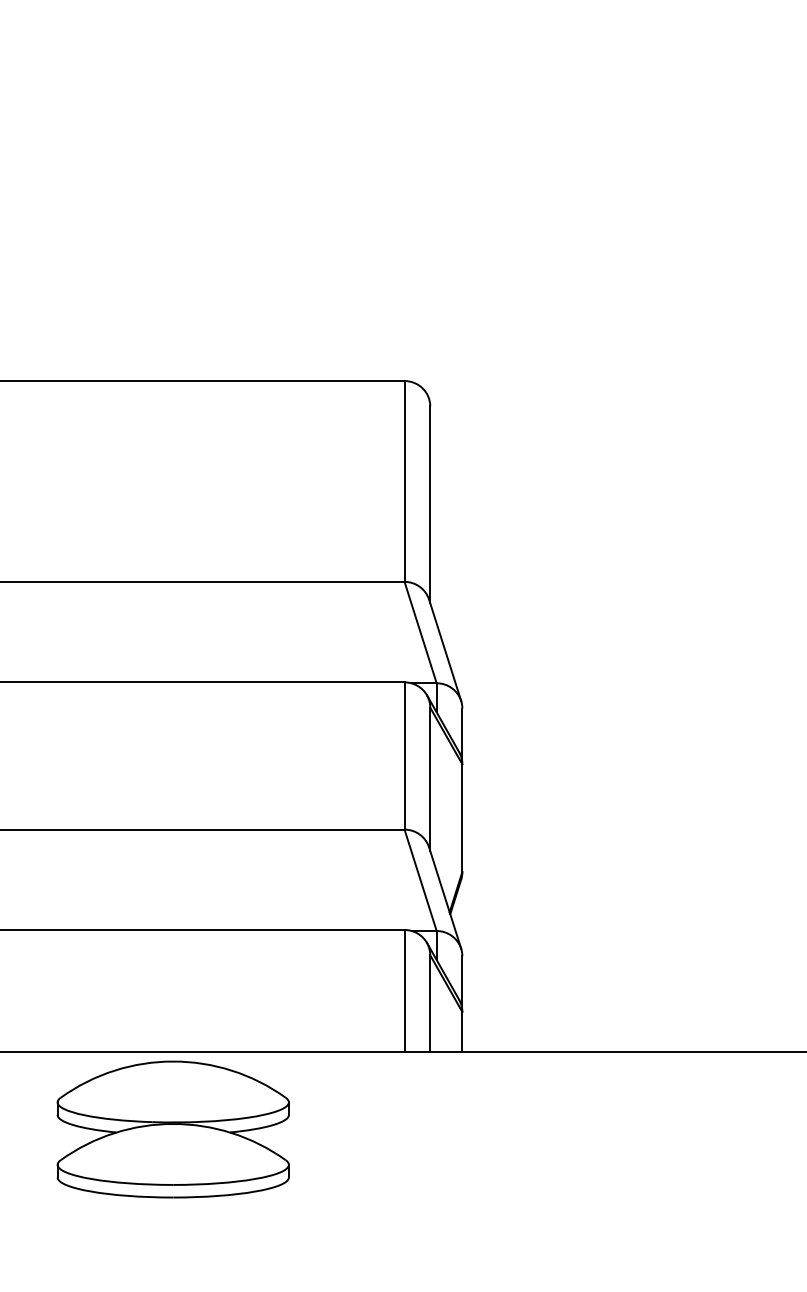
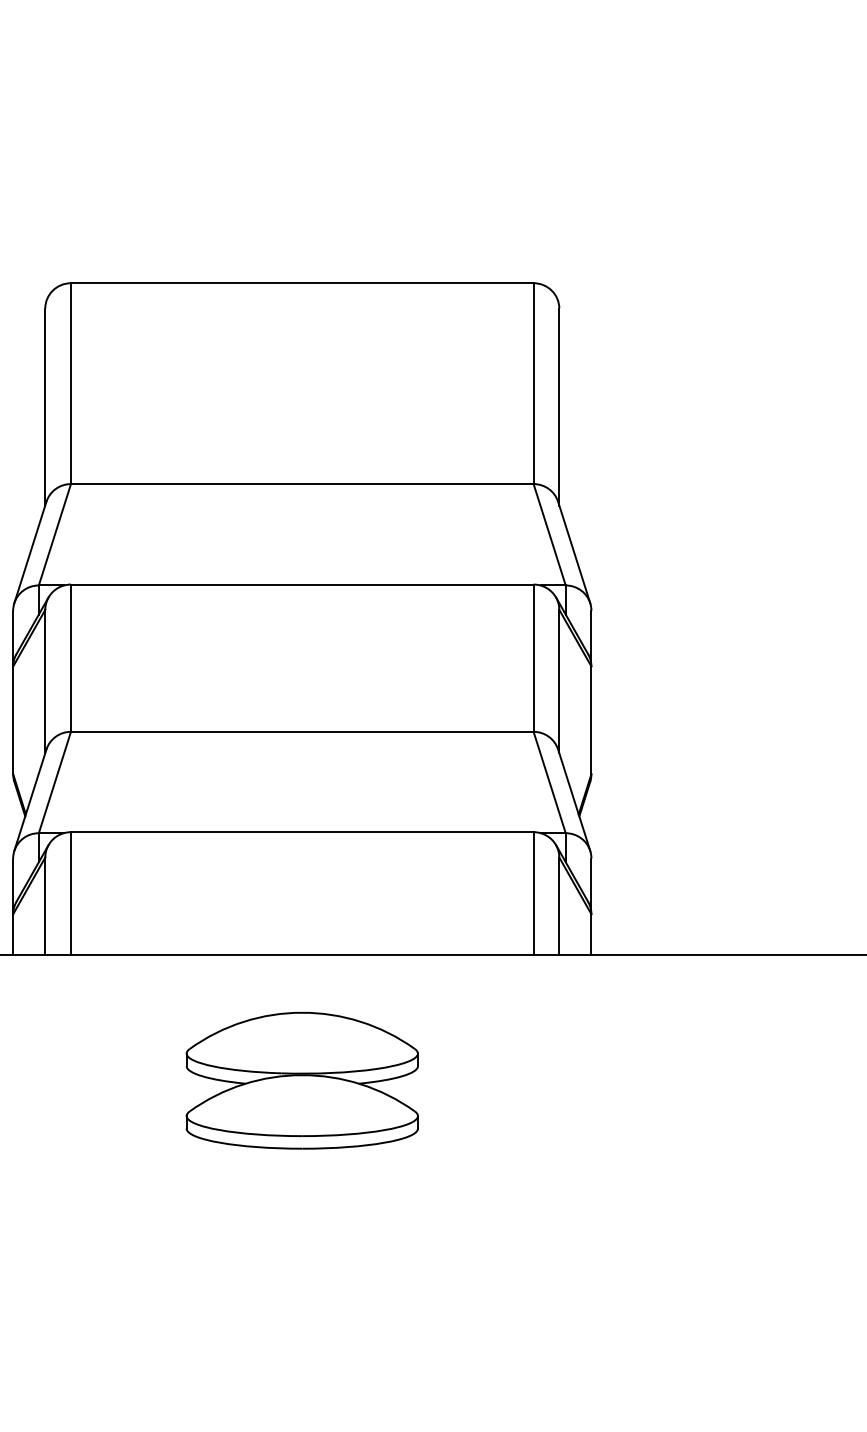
part: (172, 1129) -> (301, 1080), moved

